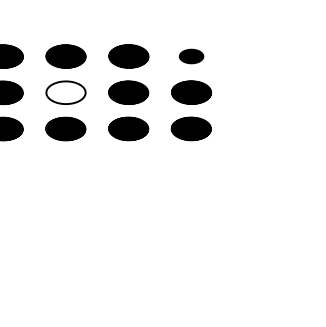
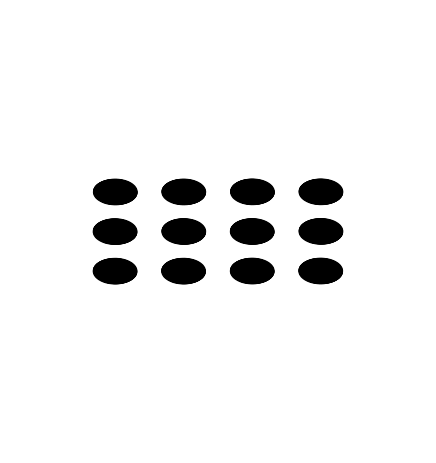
part: (191, 56) -> (320, 191), size x1.67
hatch: (65, 92) -> (183, 231), added

